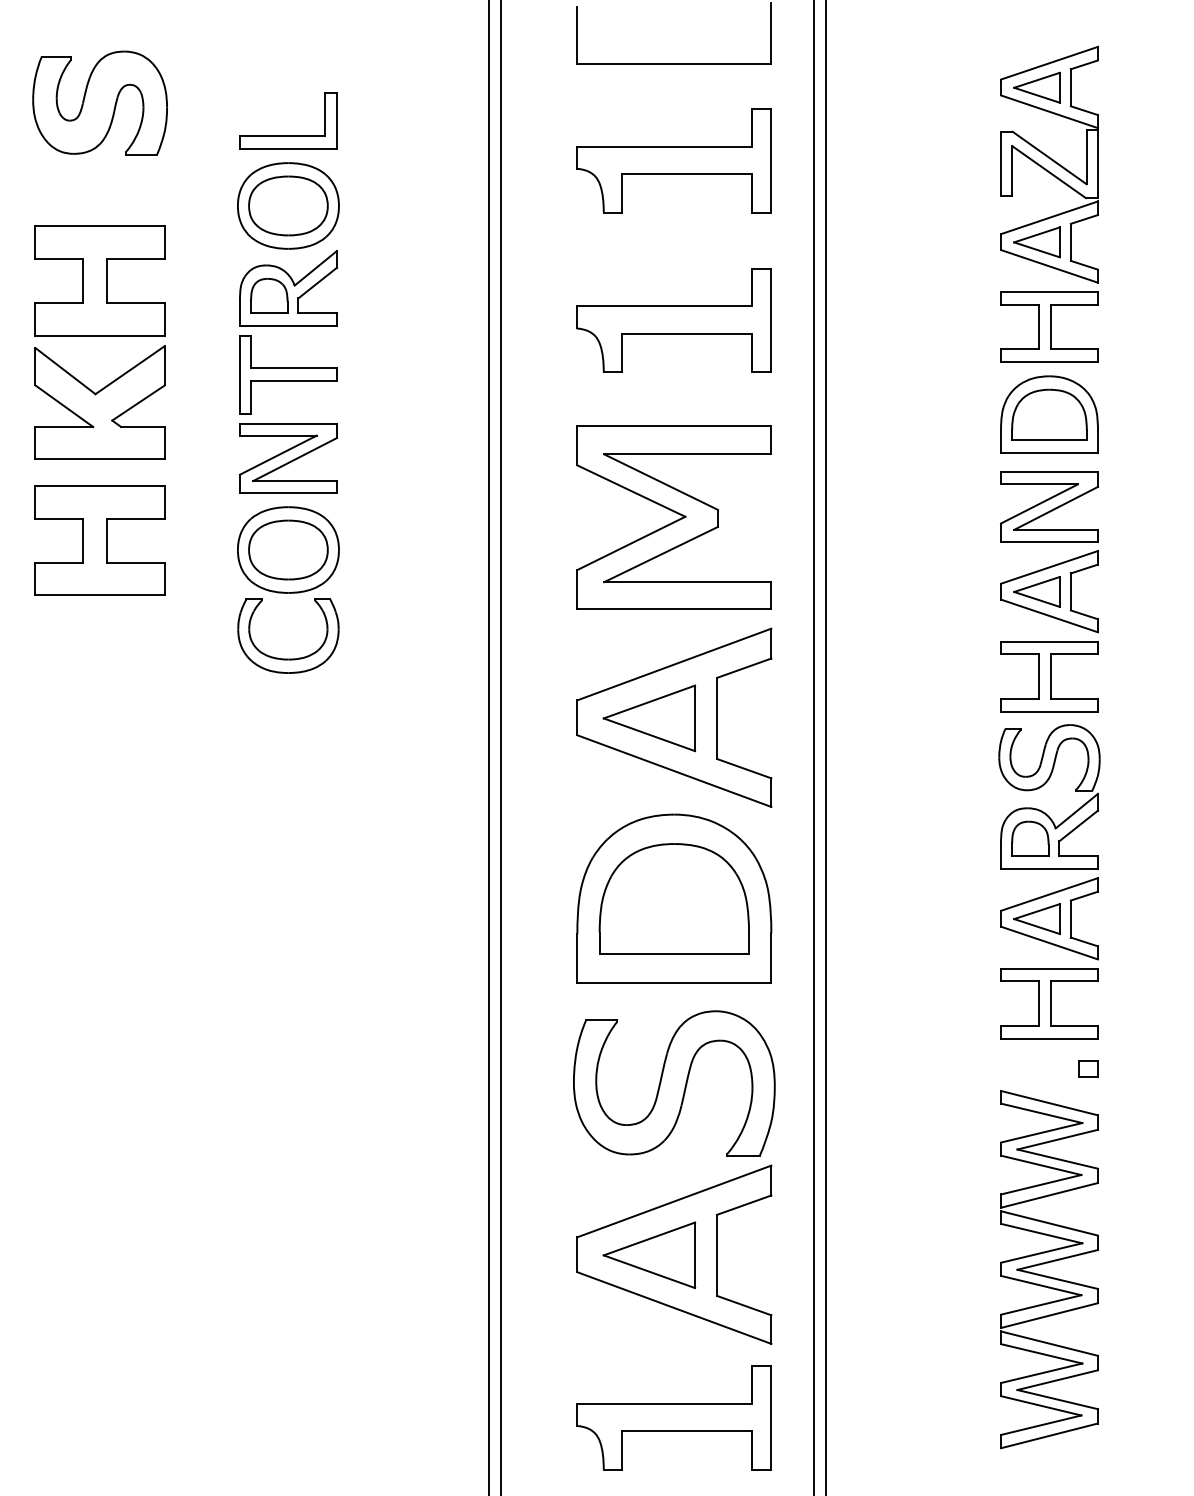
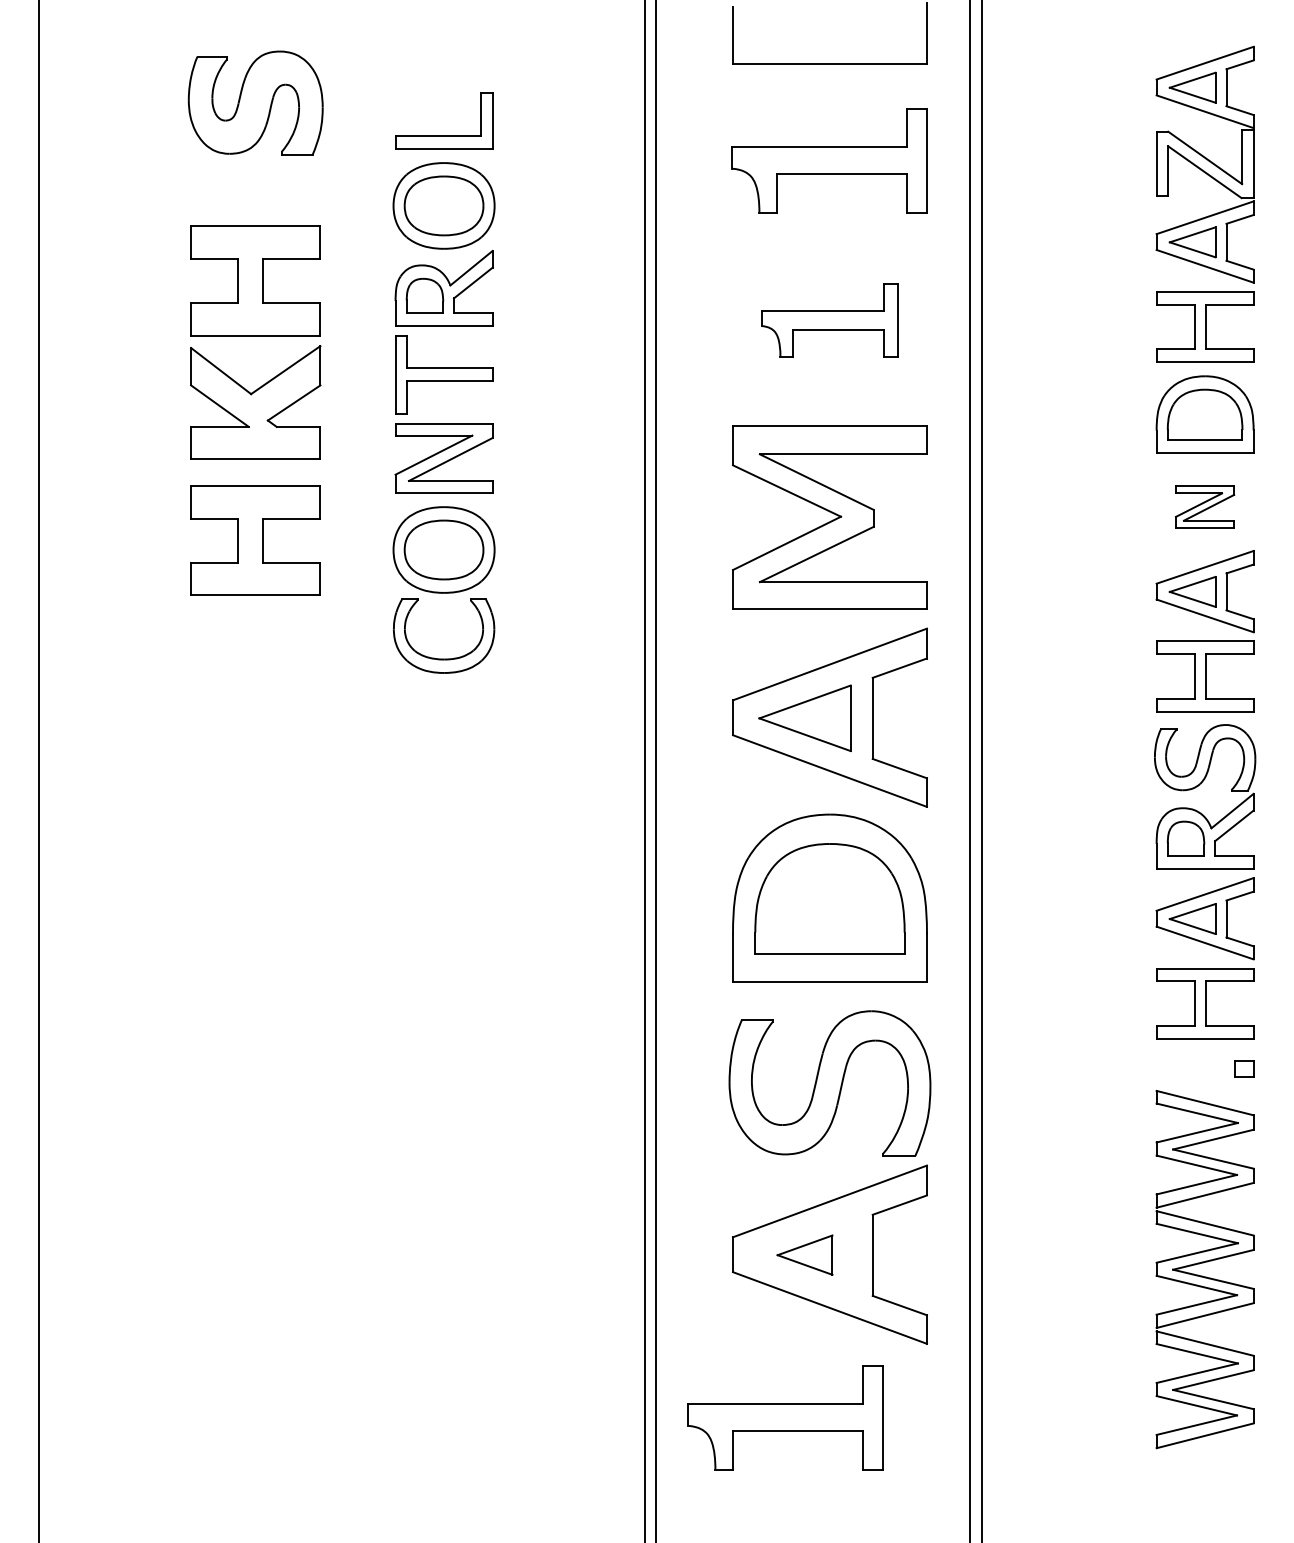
part: (673, 320) -> (829, 320), size x0.7
part: (1048, 506) -> (1204, 506), size x0.6
part: (648, 1254) -> (804, 1254), size x0.6
part: (673, 1417) -> (785, 1417), moved

